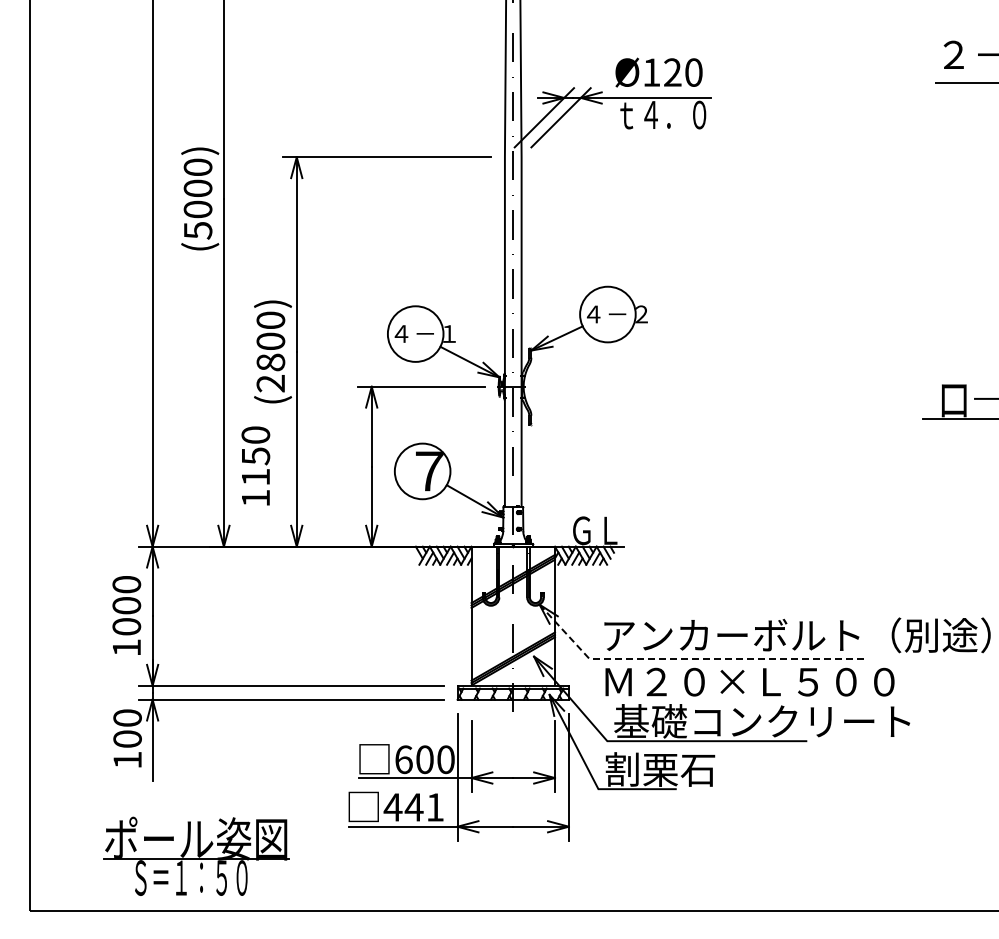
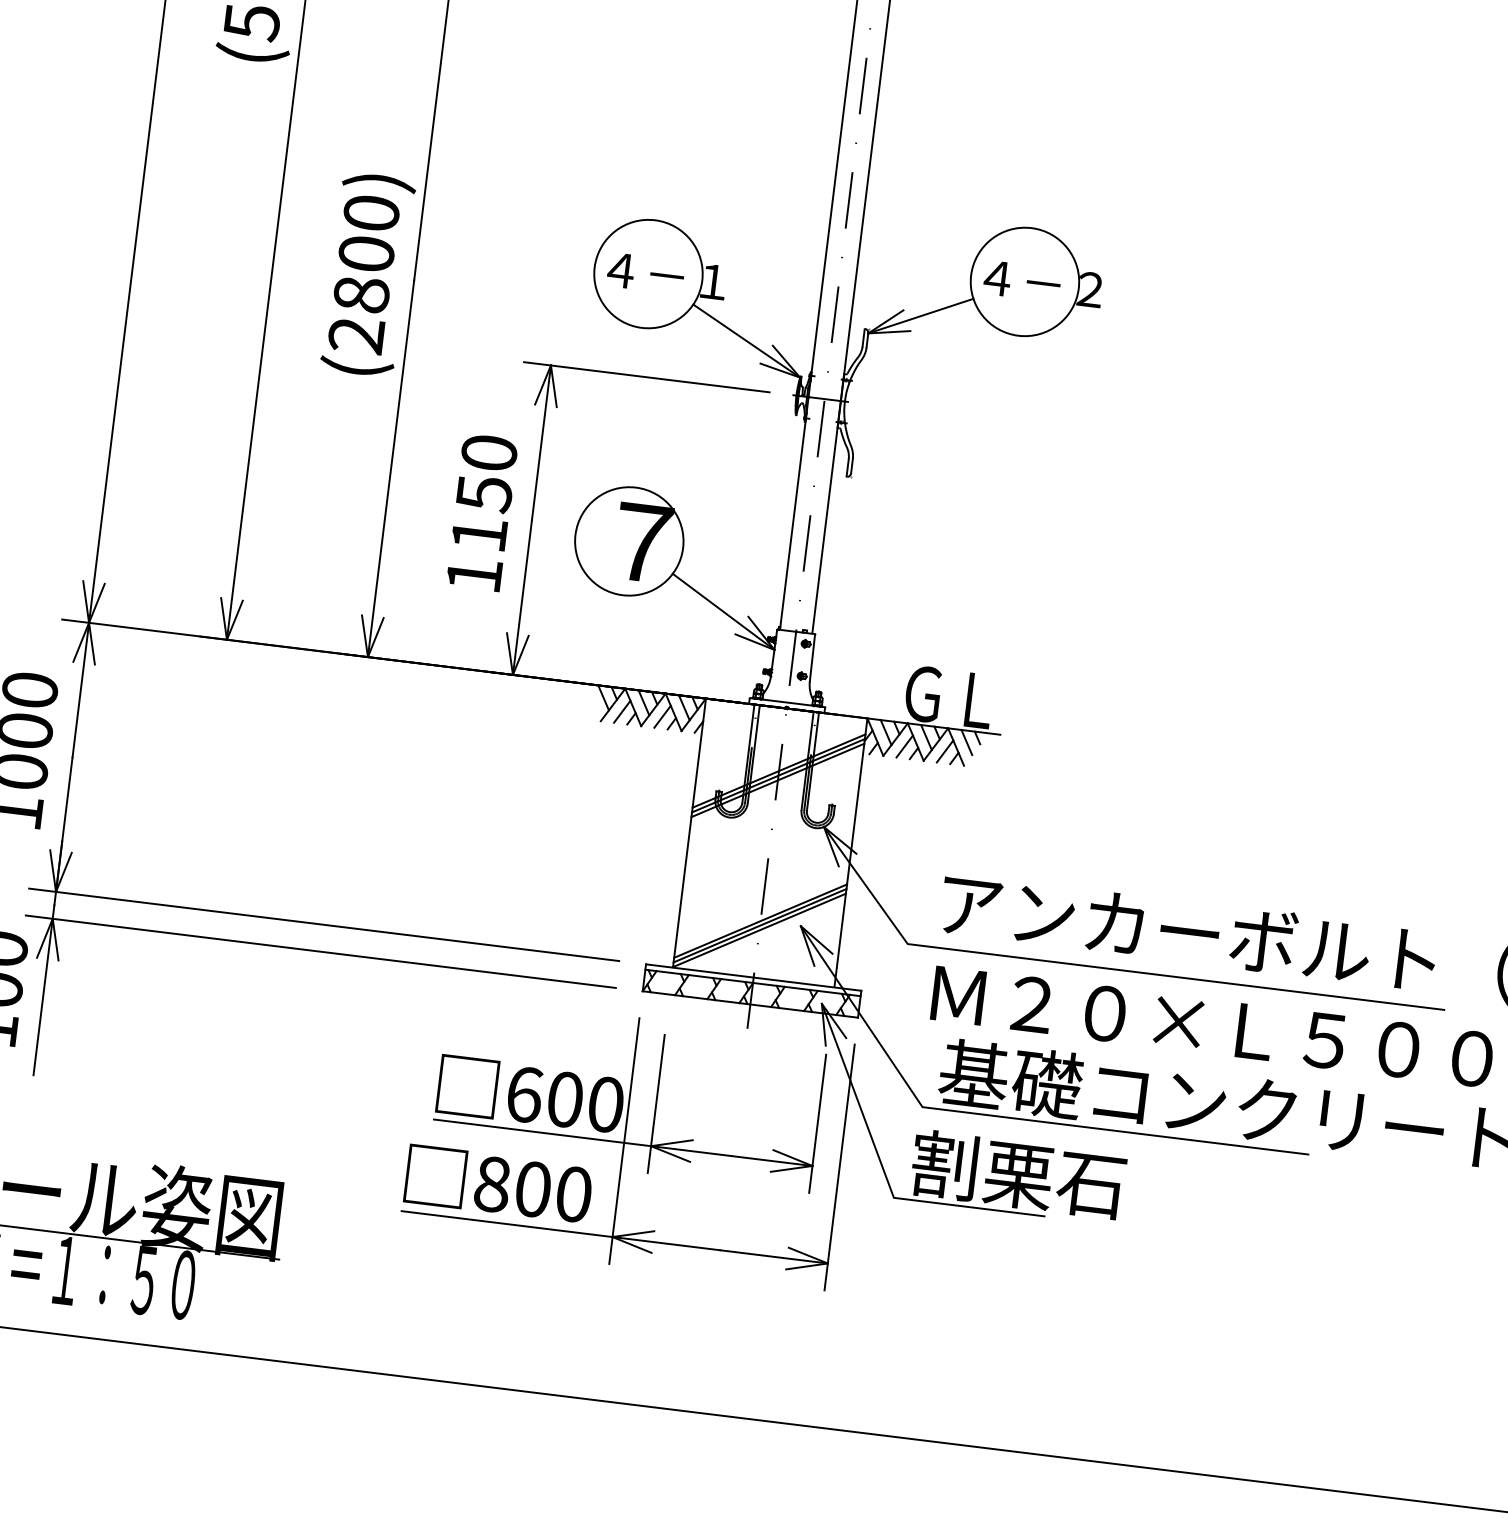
text: (255, 465) -> (481, 511), moved
line: (691, 659) -> (1104, 969), dashed -> solid
text: (413, 807) -> (531, 1189), 441 -> 800

